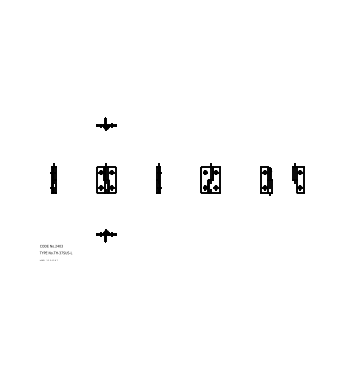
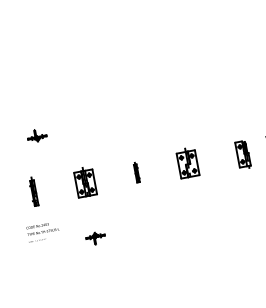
part: (106, 123) -> (36, 135), moved
part: (158, 178) -> (136, 172), size x0.7
text: (55, 252) -> (42, 231), moved

